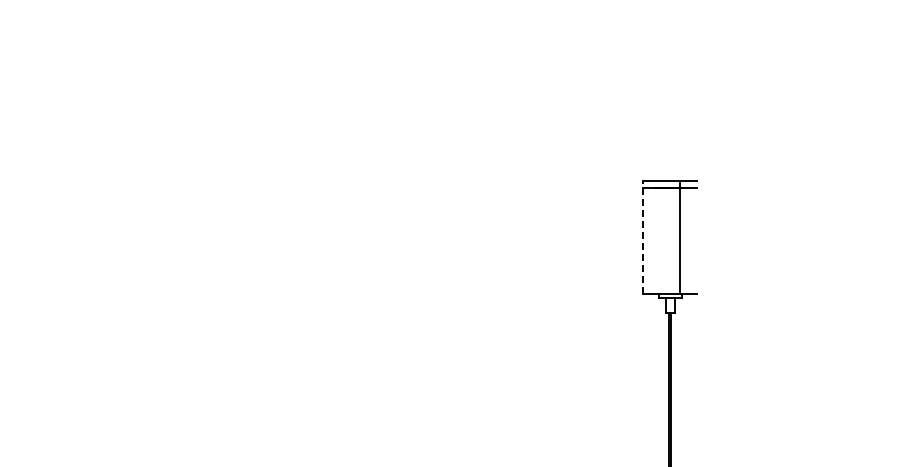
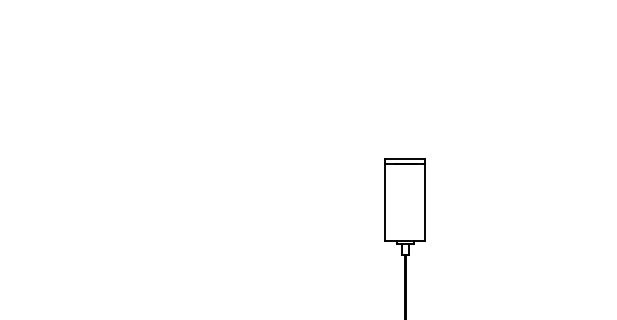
line: (643, 237) -> (385, 199), dashed -> solid
line: (680, 237) -> (425, 199), moved

